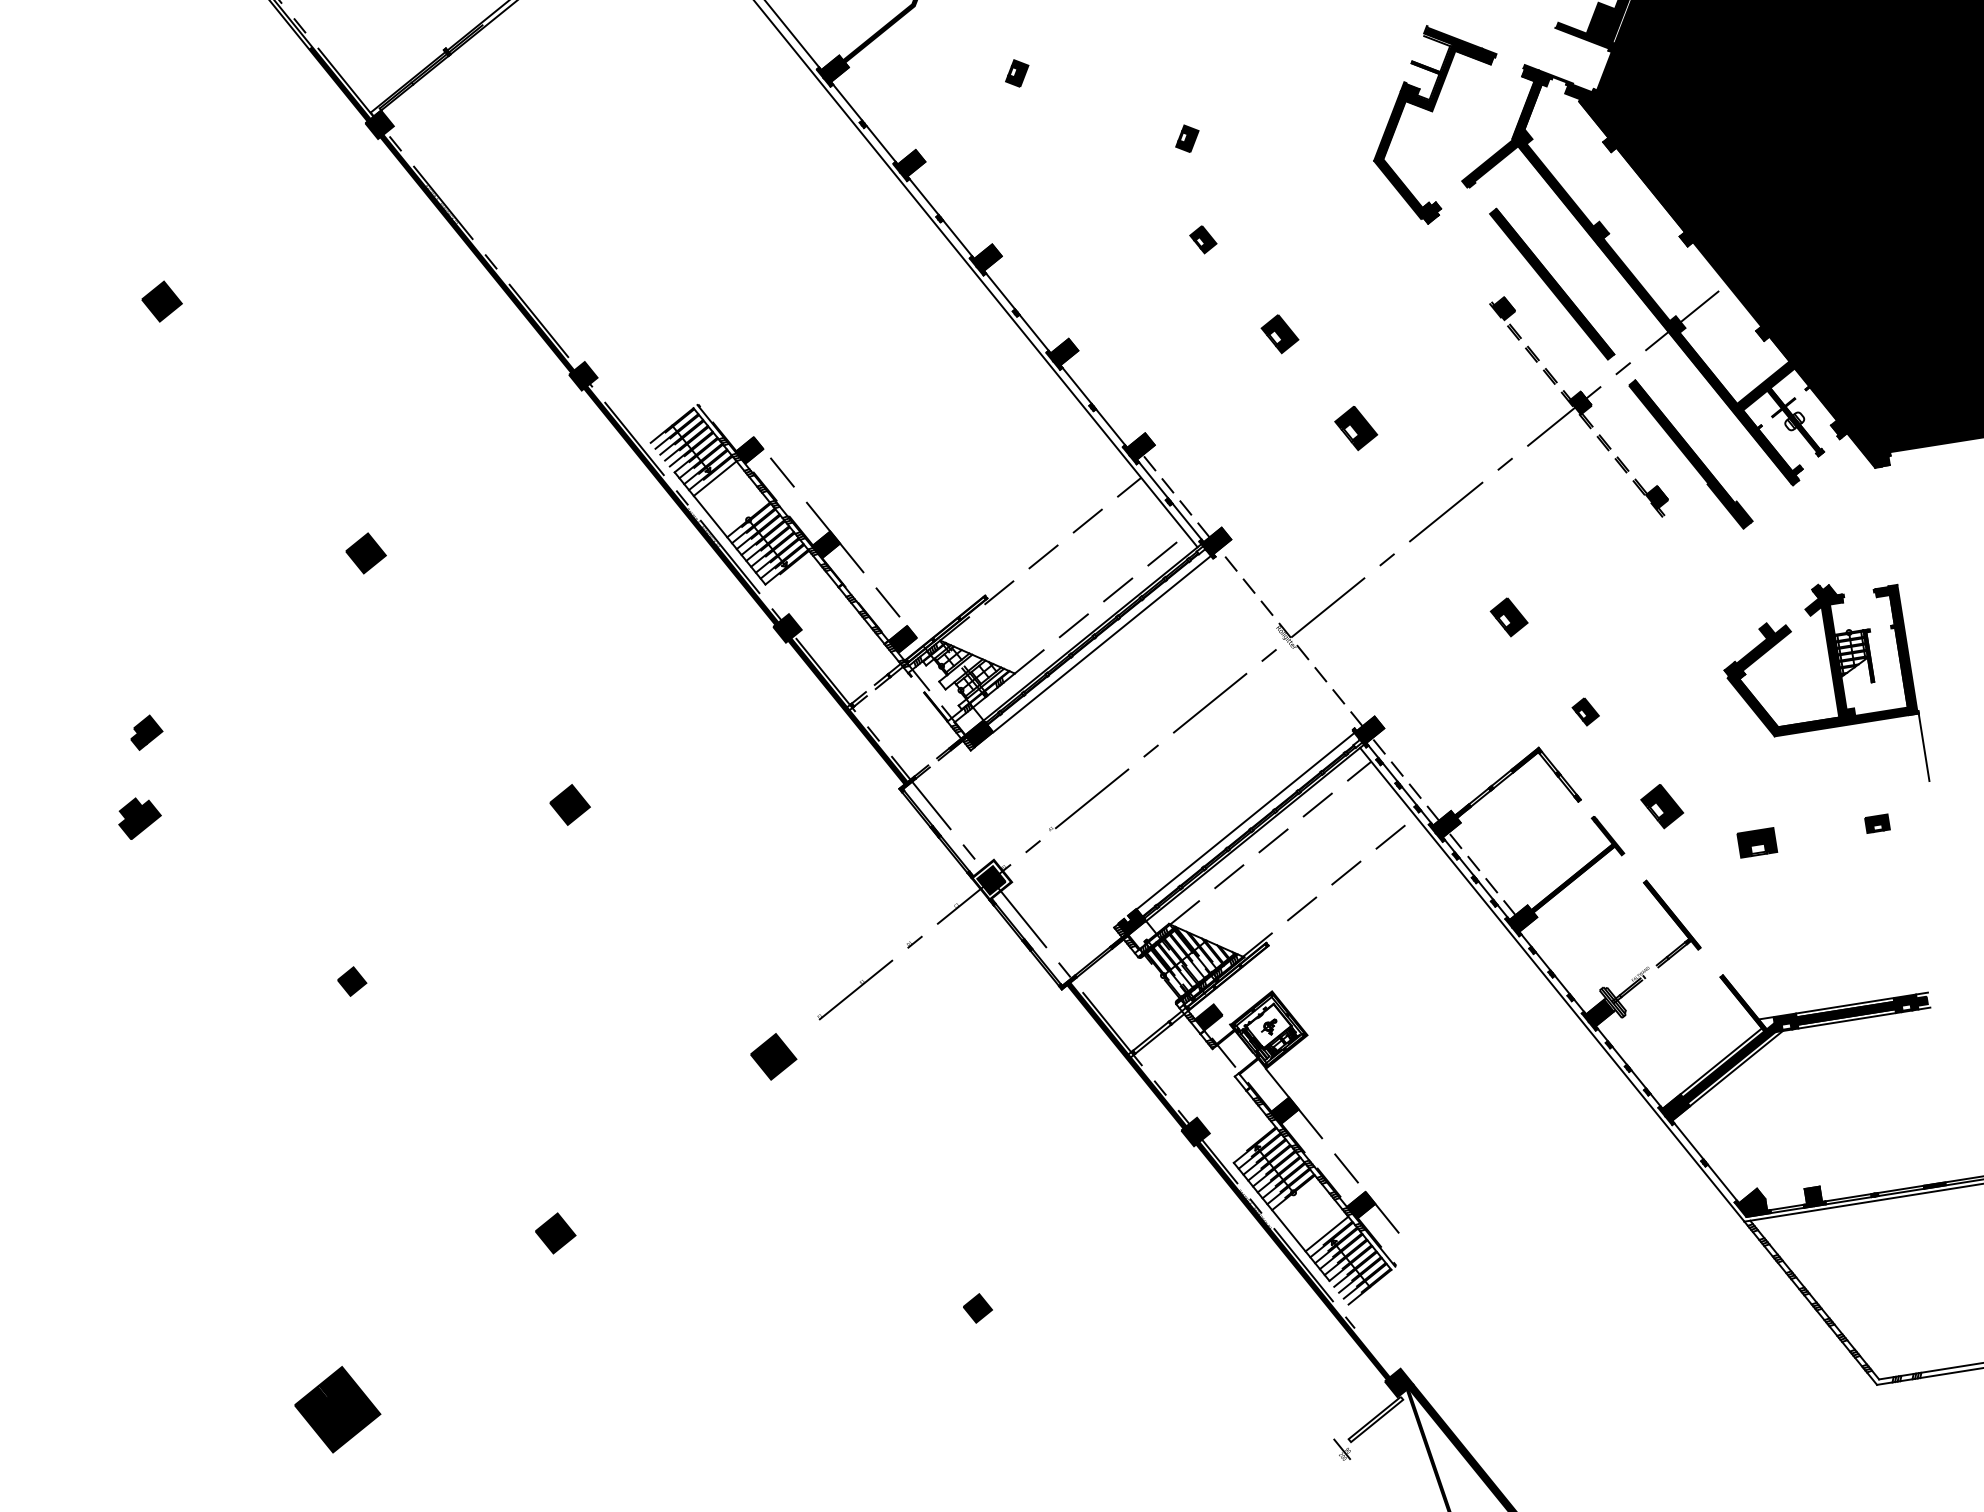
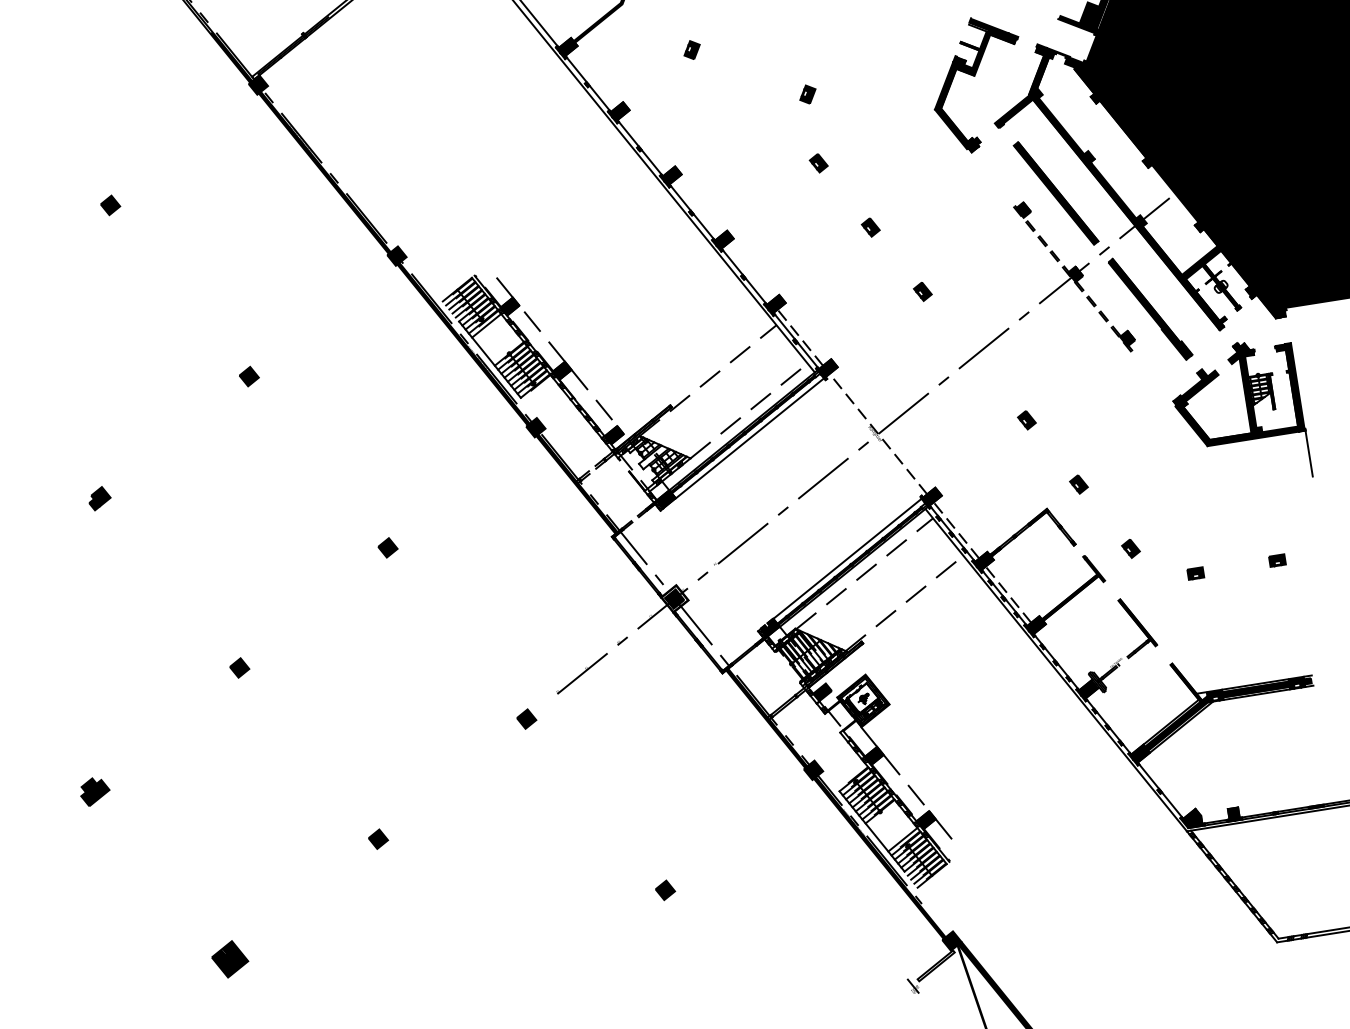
part: (162, 301) -> (110, 205), size x0.71
part: (1279, 334) -> (870, 227), size x0.71
line: (738, 419) -> (502, 285), added
part: (1355, 428) -> (922, 291), size x0.62
part: (366, 553) -> (249, 376), size x0.71
part: (1508, 617) -> (1026, 420), size x0.71
part: (1826, 682) -> (1242, 409), moved
part: (569, 804) -> (387, 547), size x0.71
part: (1661, 805) -> (1130, 548), size x0.62
part: (140, 817) -> (95, 791), moved
part: (1757, 842) -> (1195, 573), size x0.62
part: (773, 1055) -> (526, 718), size x0.62
part: (556, 1232) -> (378, 838), size x0.71
part: (338, 1410) -> (230, 959), size x0.62

